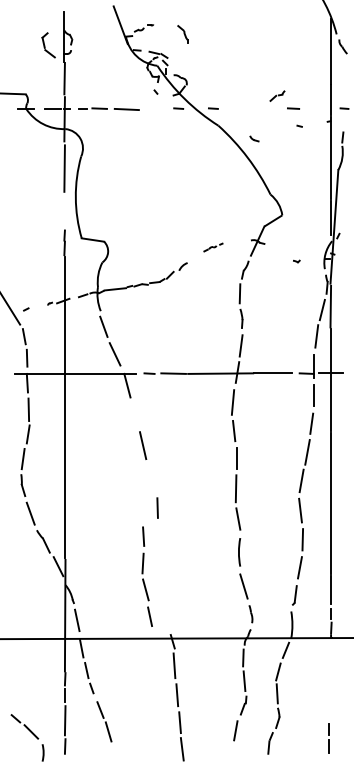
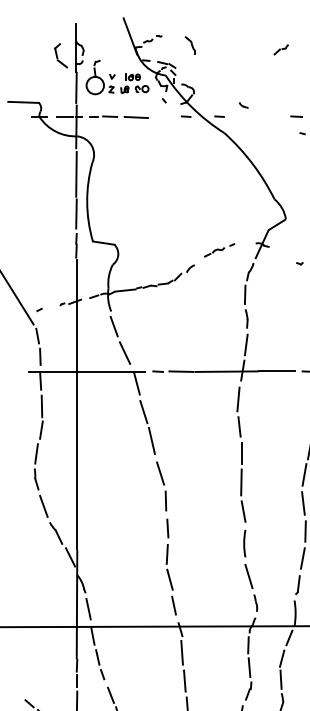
part: (107, 67) -> (117, 77), added
part: (277, 95) -> (281, 49), moved
part: (254, 138) -> (243, 105), moved
line: (64, 209) -> (76, 213), added
part: (213, 247) -> (219, 250), size x1.67
line: (134, 415) -> (143, 411), added
line: (151, 479) -> (160, 473), added
part: (146, 576) -> (170, 566), moved

